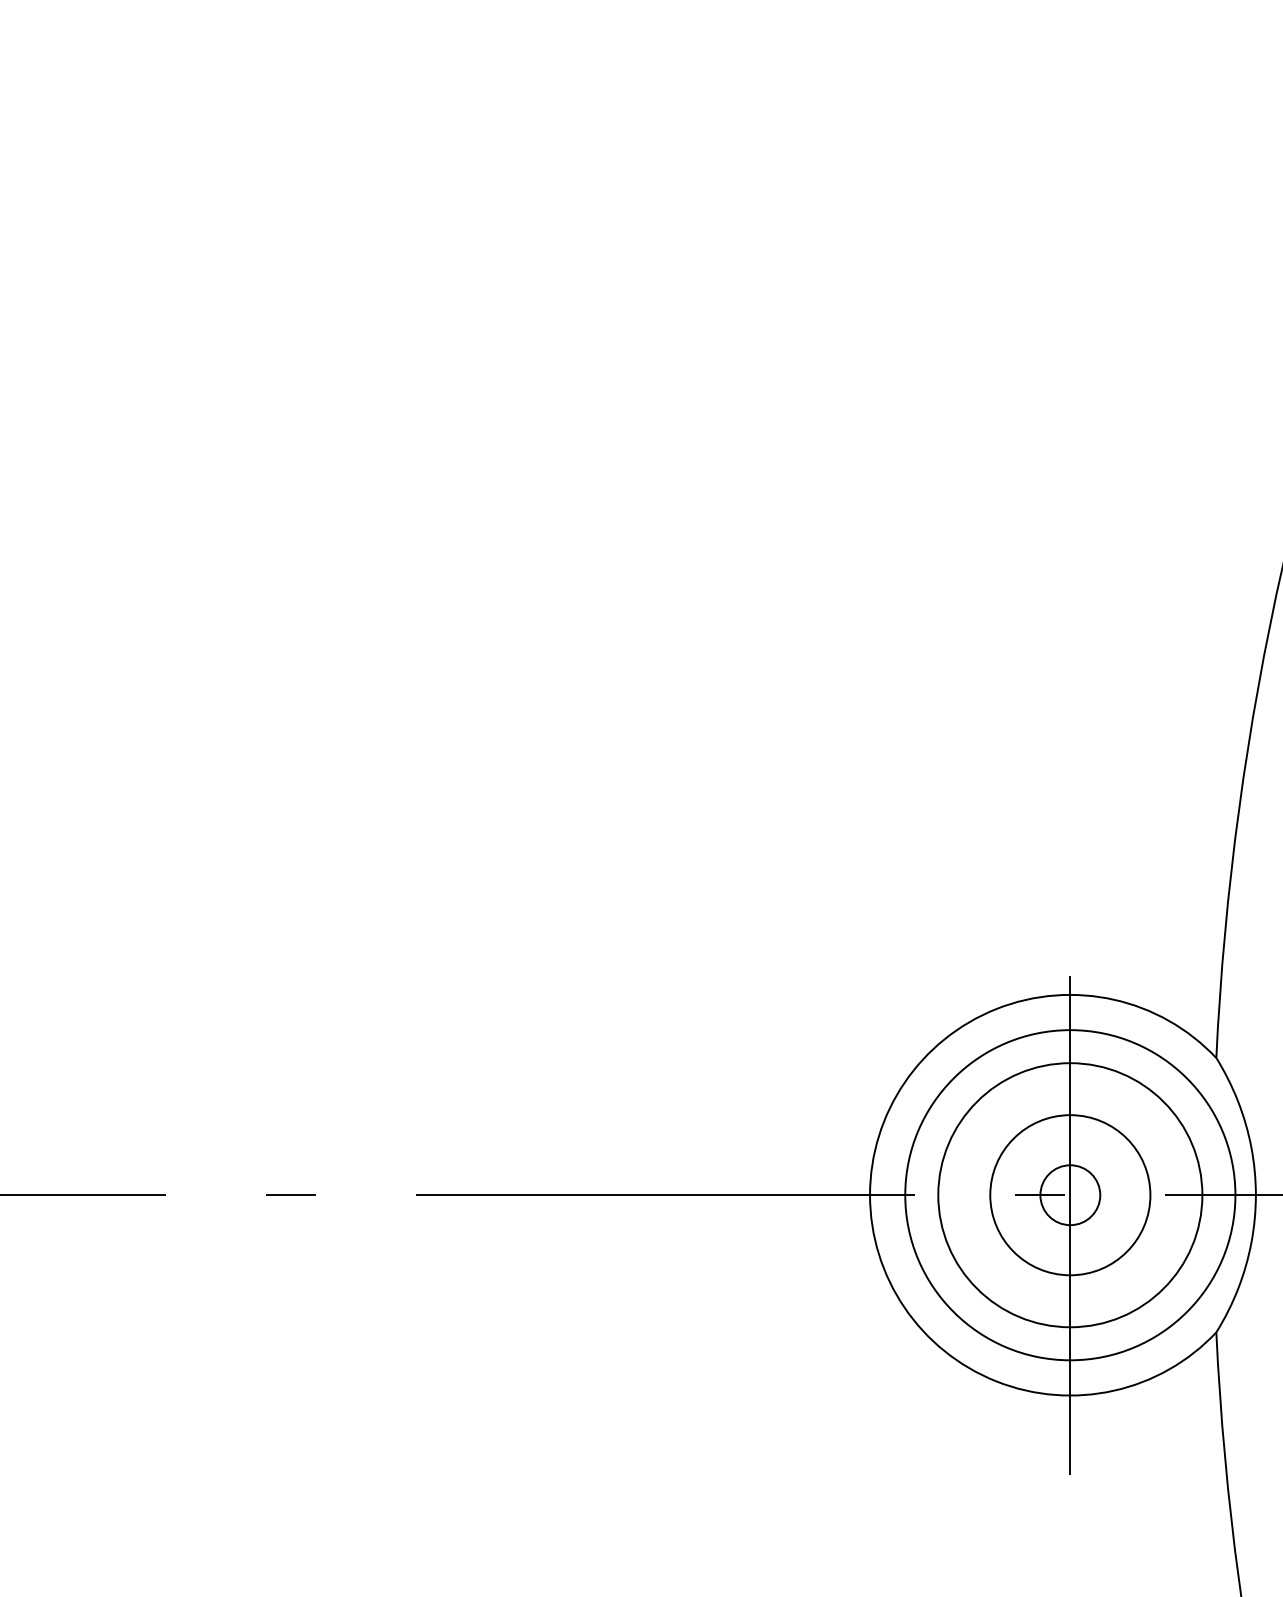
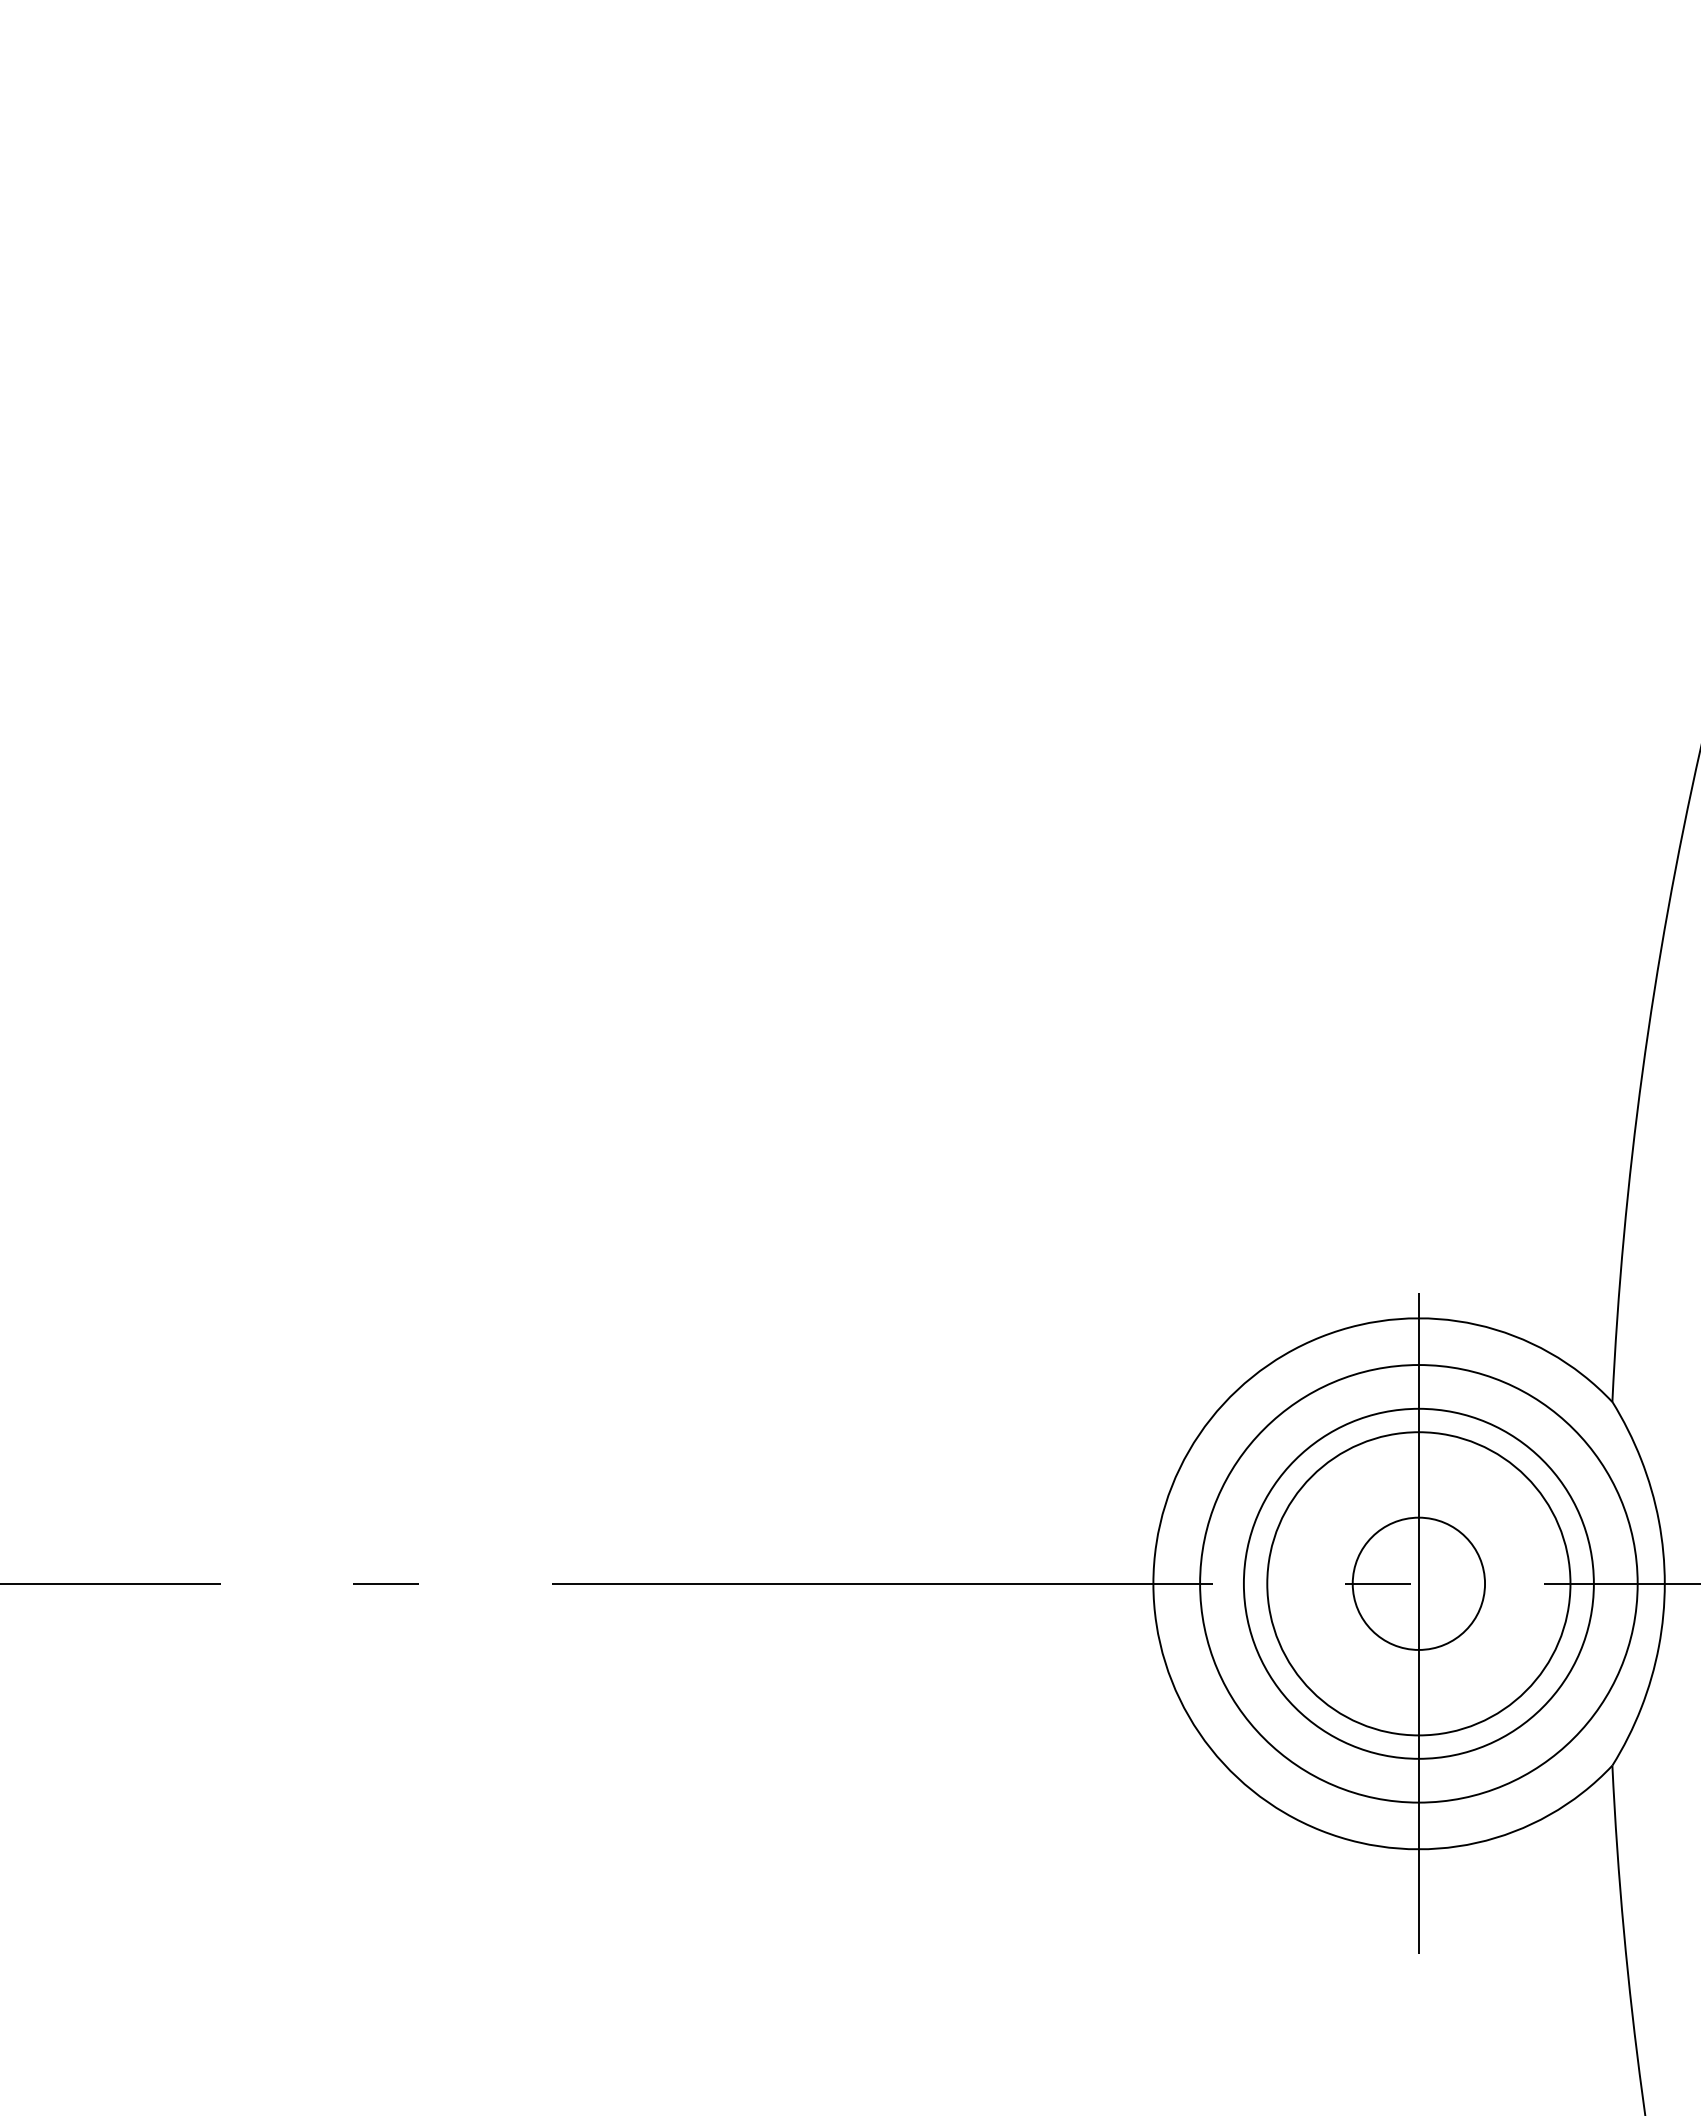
circle: (1070, 1194) -> (1418, 1583), size x1.43
circle: (1070, 1194) -> (1418, 1583), size x1.67

